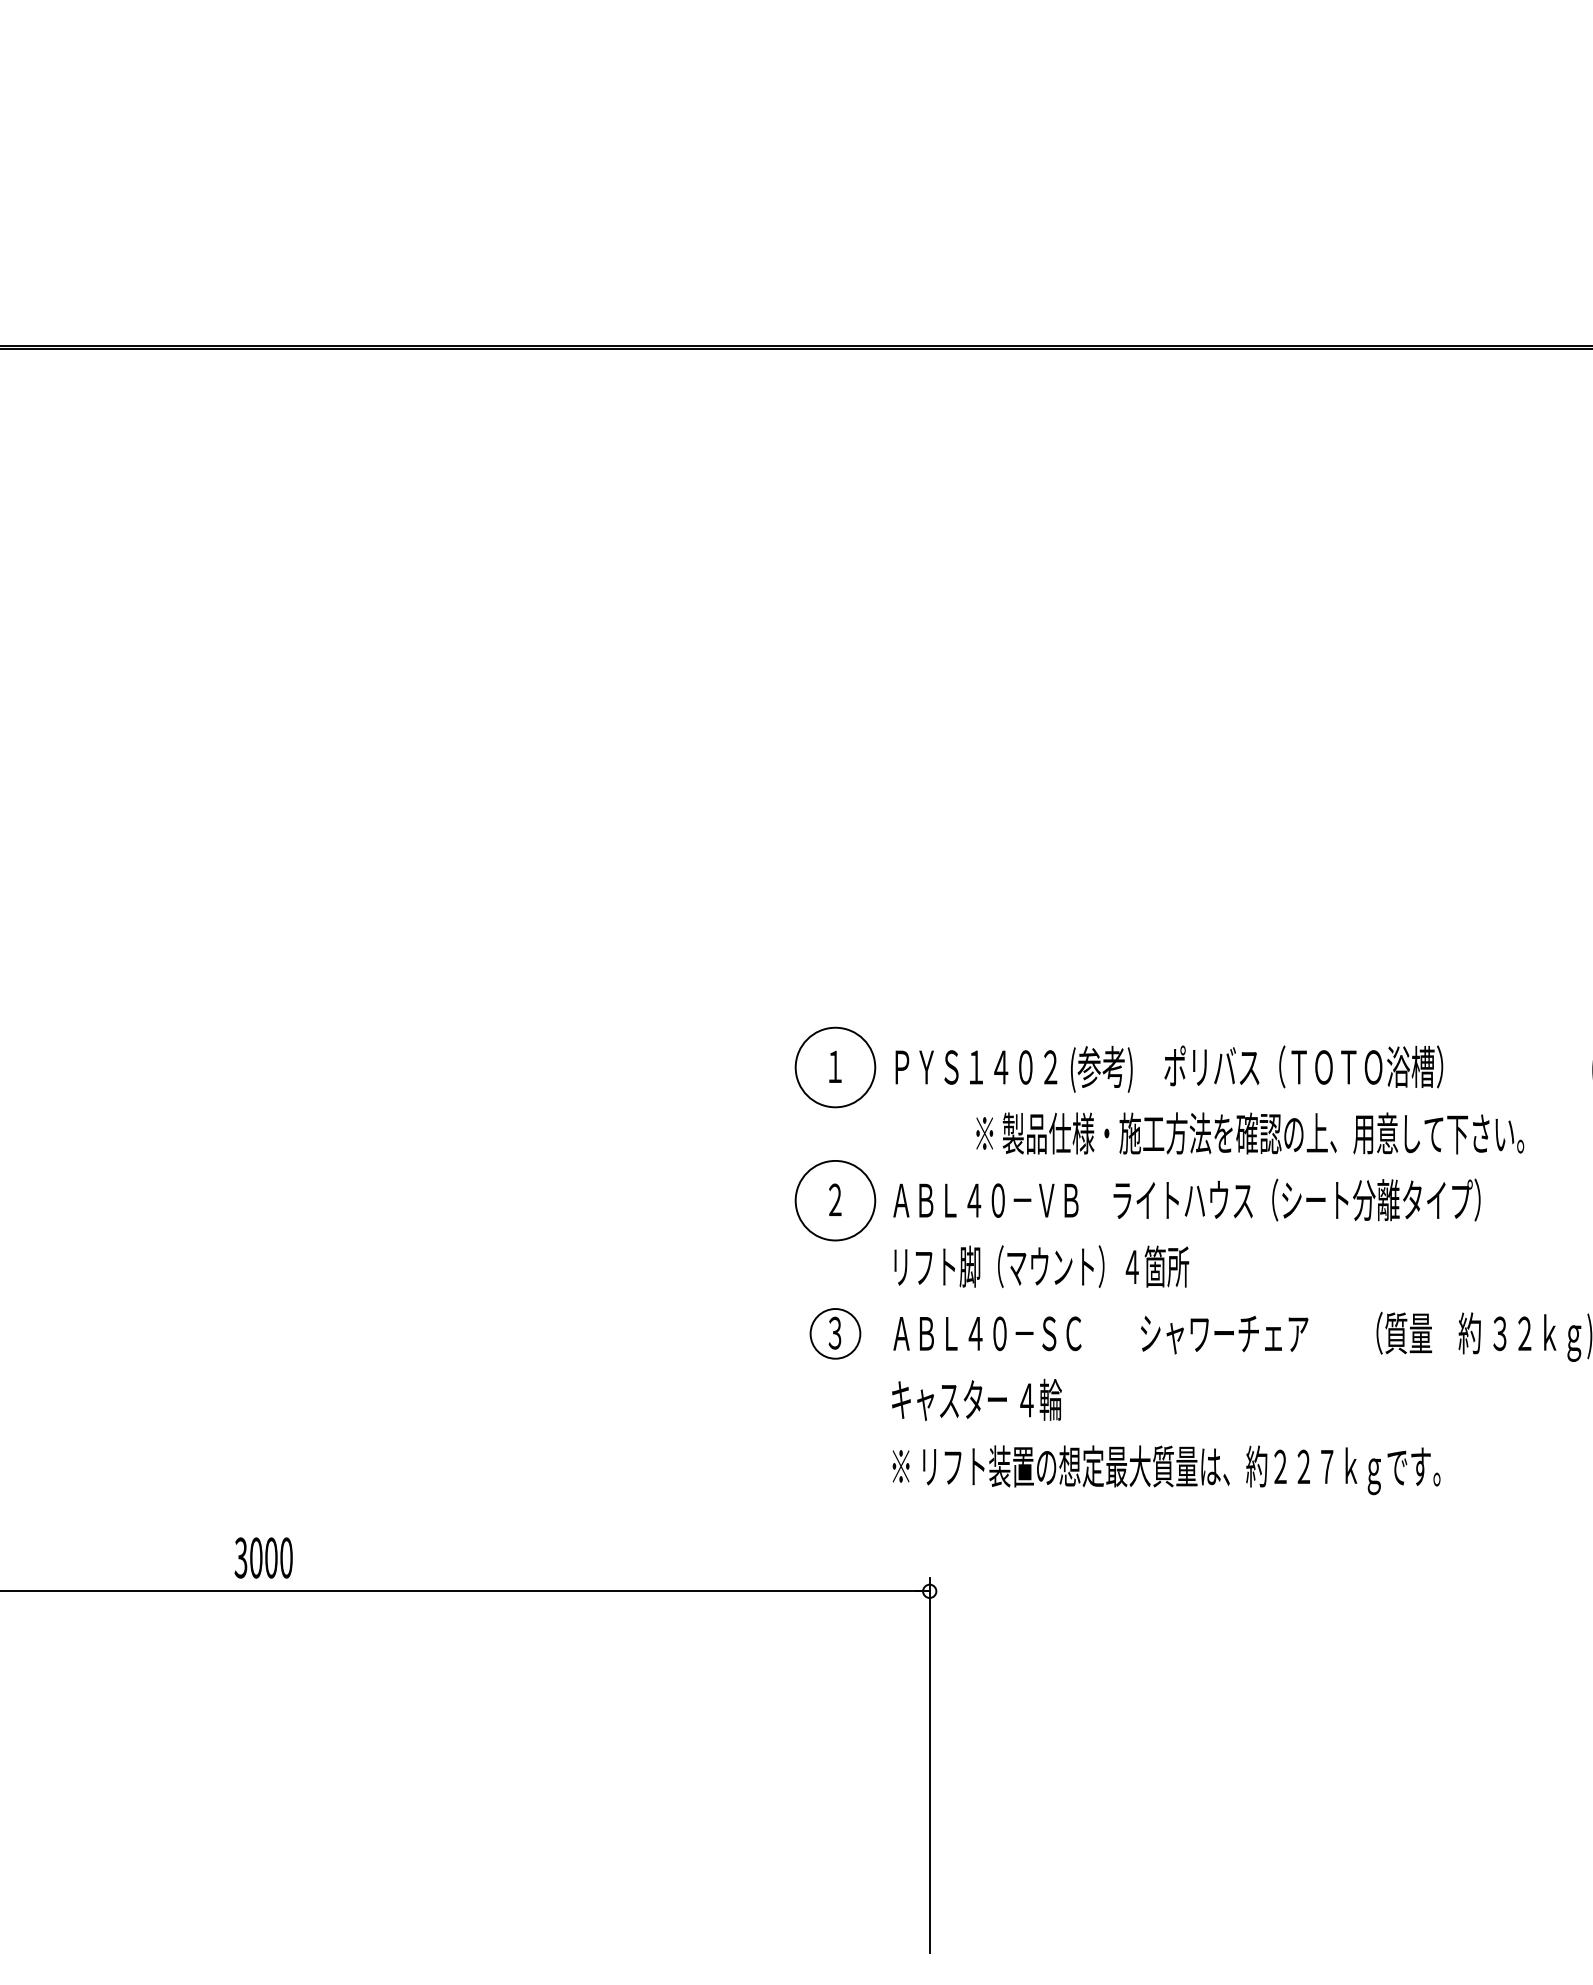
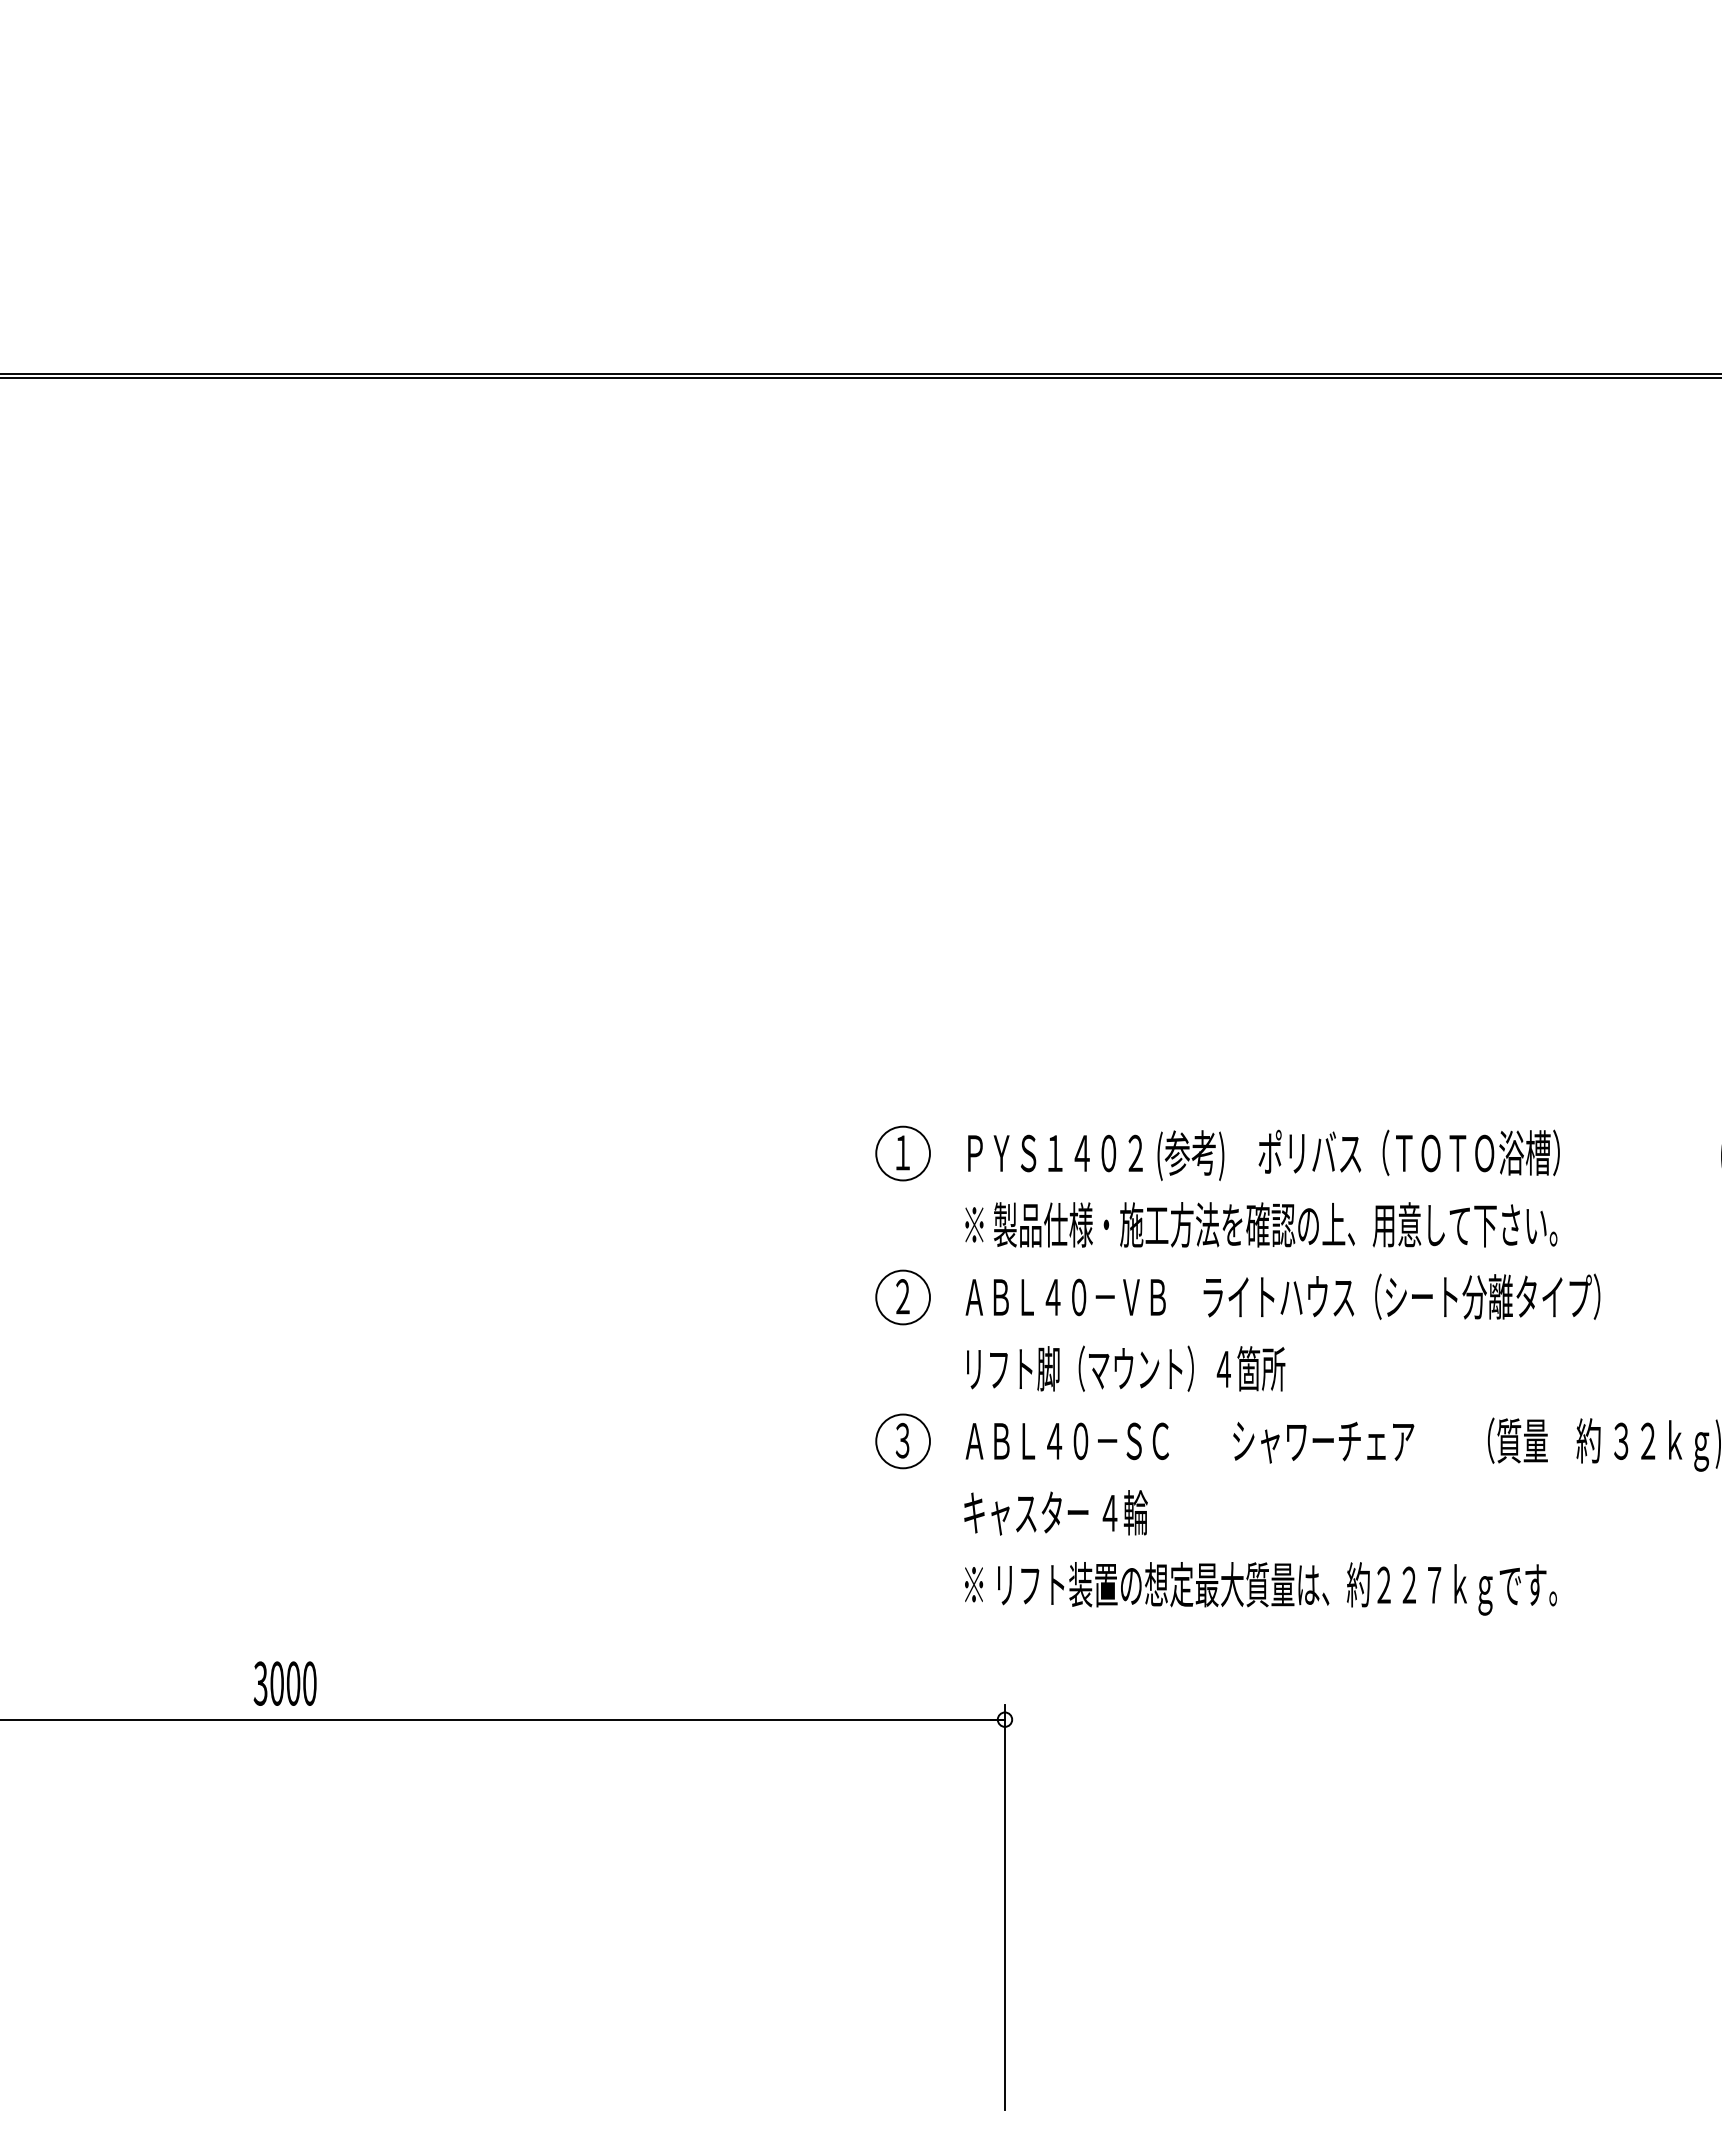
circle: (834, 1067) -> (902, 1153), size x0.62
text: (1250, 1133) -> (1261, 1224), moved
circle: (834, 1200) -> (902, 1297), size x0.62

